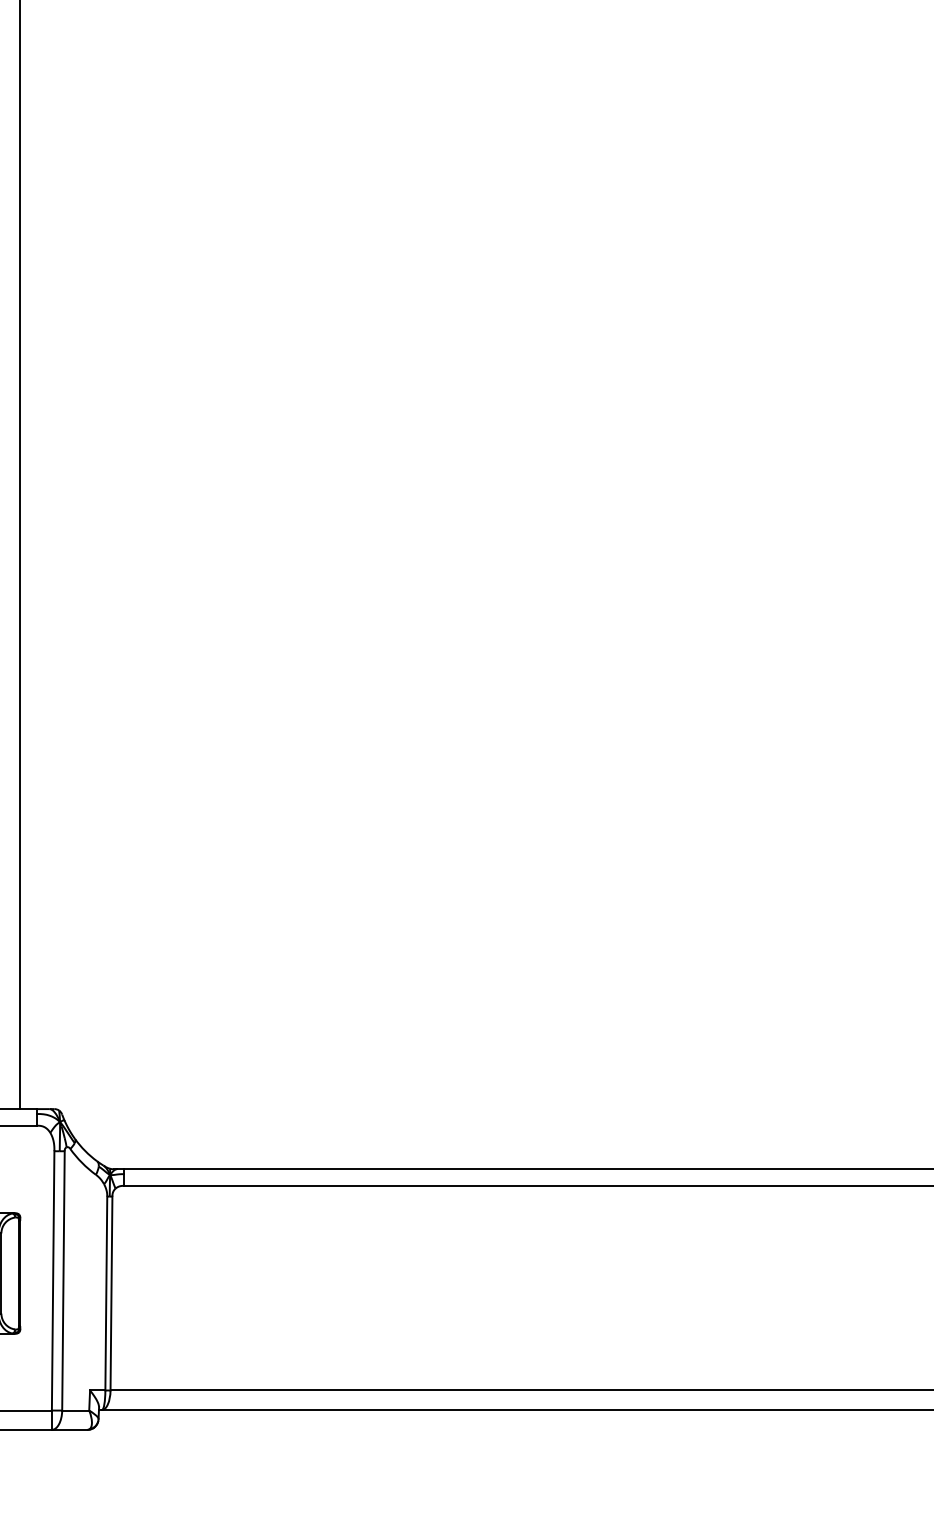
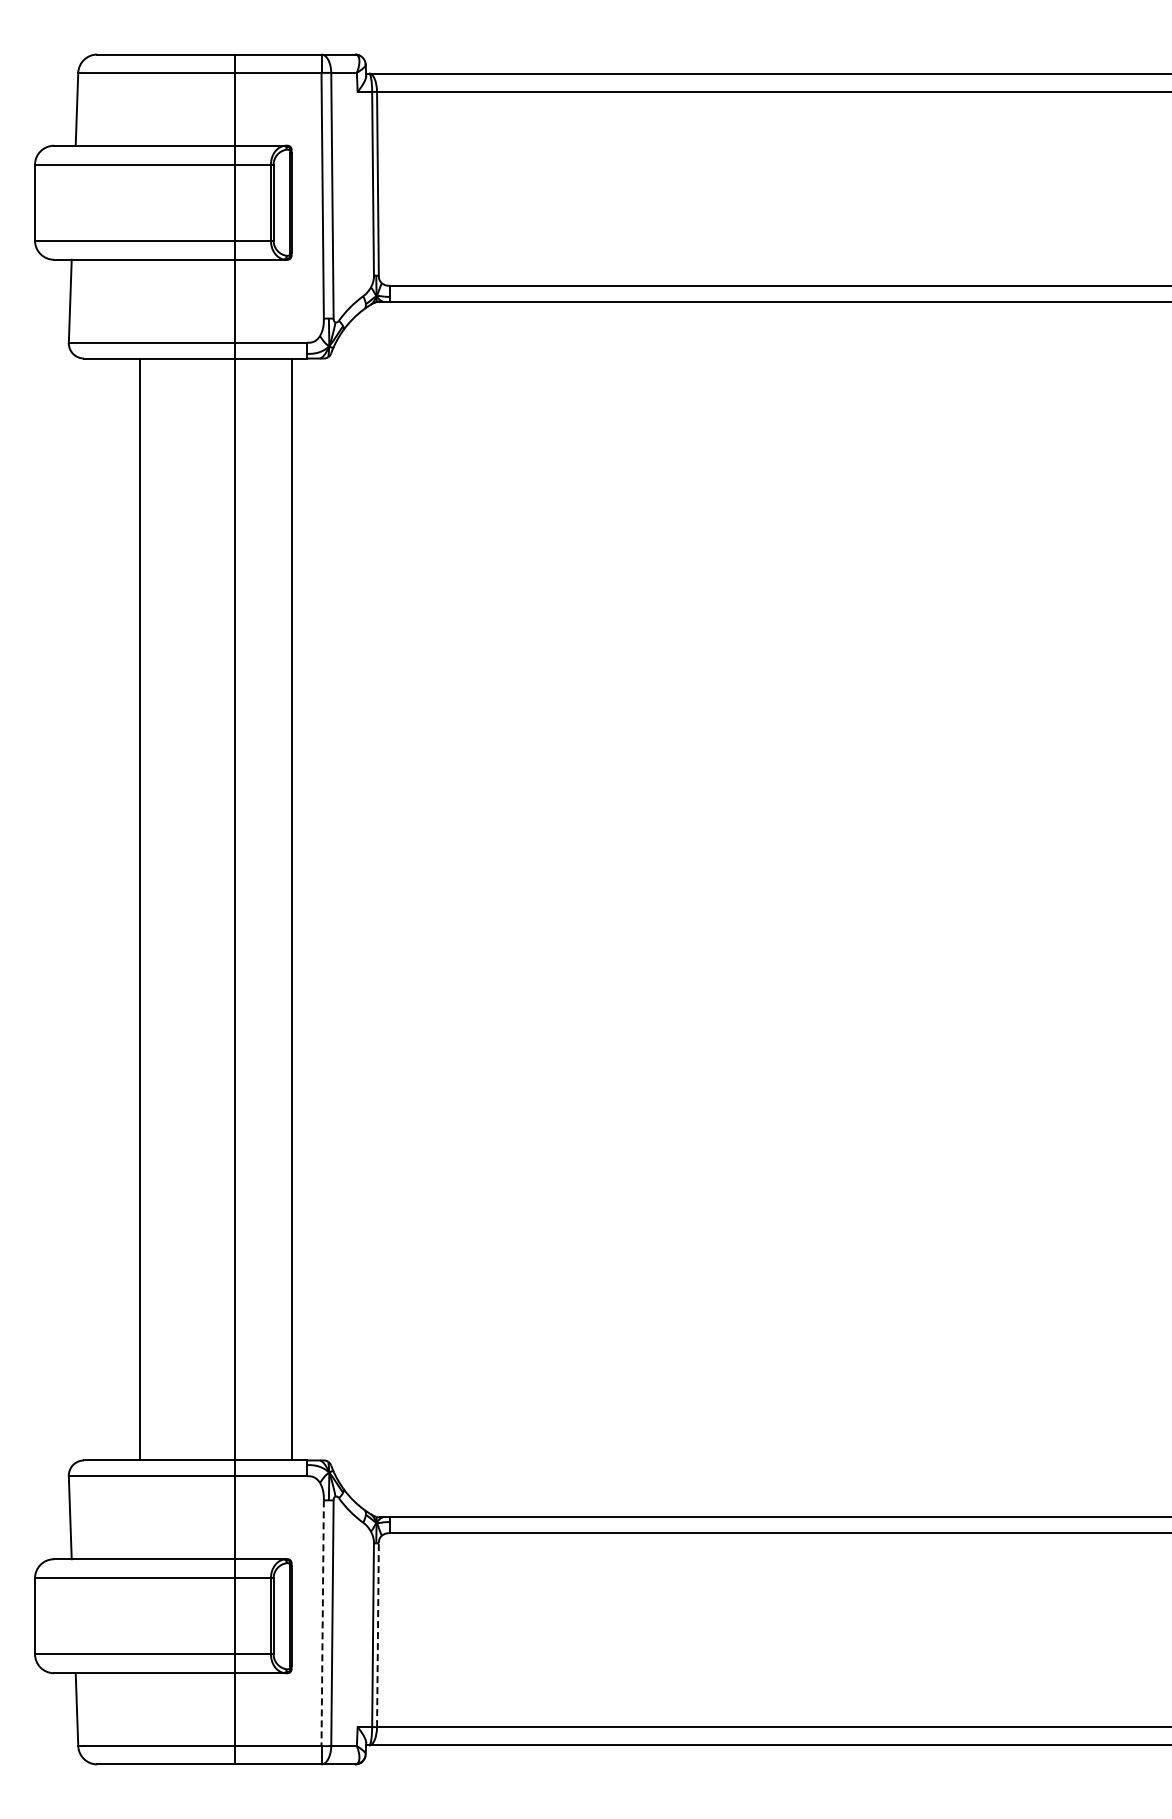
line: (52, 1281) -> (322, 1623), solid -> dashed
line: (111, 1293) -> (377, 1635), solid -> dashed

